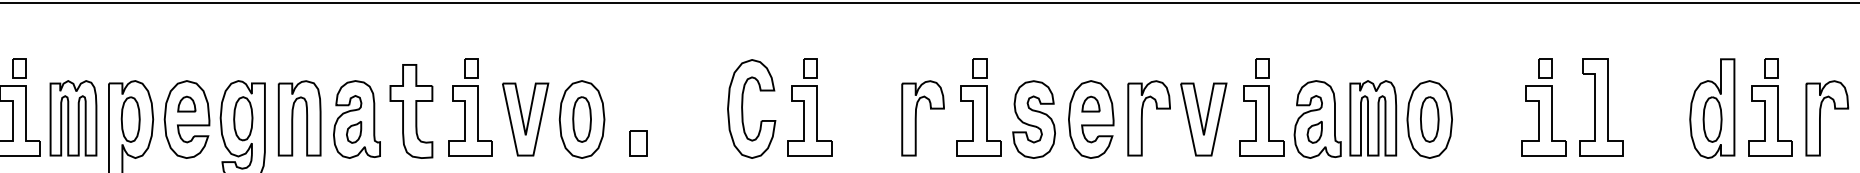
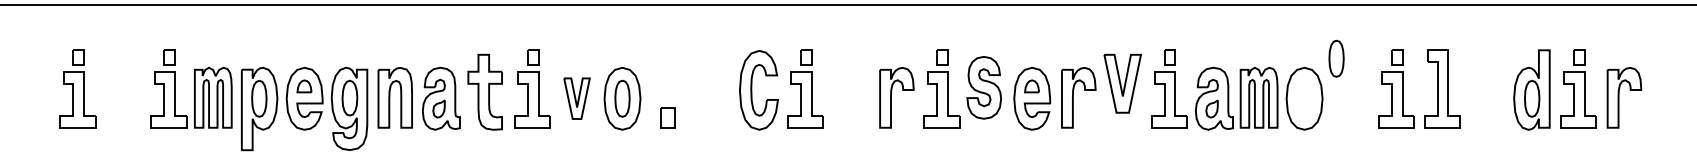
part: (524, 119) -> (576, 98), size x0.7
part: (1033, 119) -> (983, 87), moved
part: (1203, 119) -> (1122, 83), moved
part: (1429, 119) -> (1336, 58), moved

